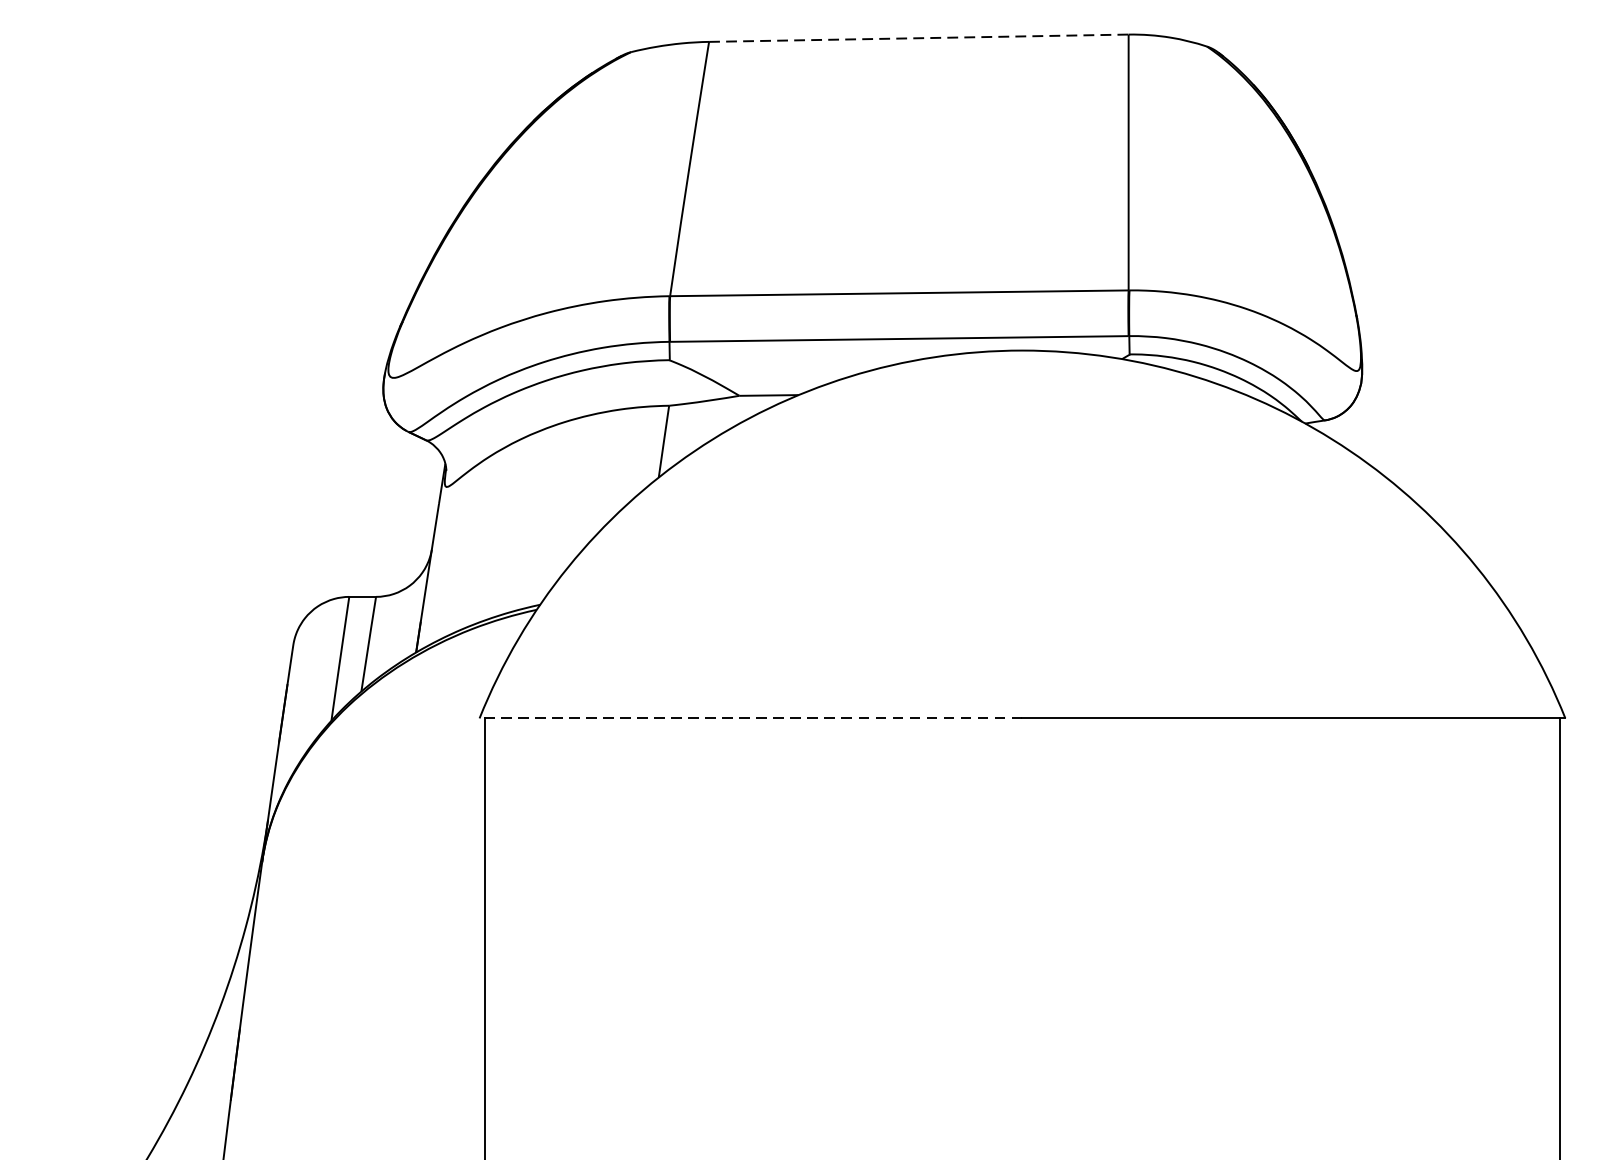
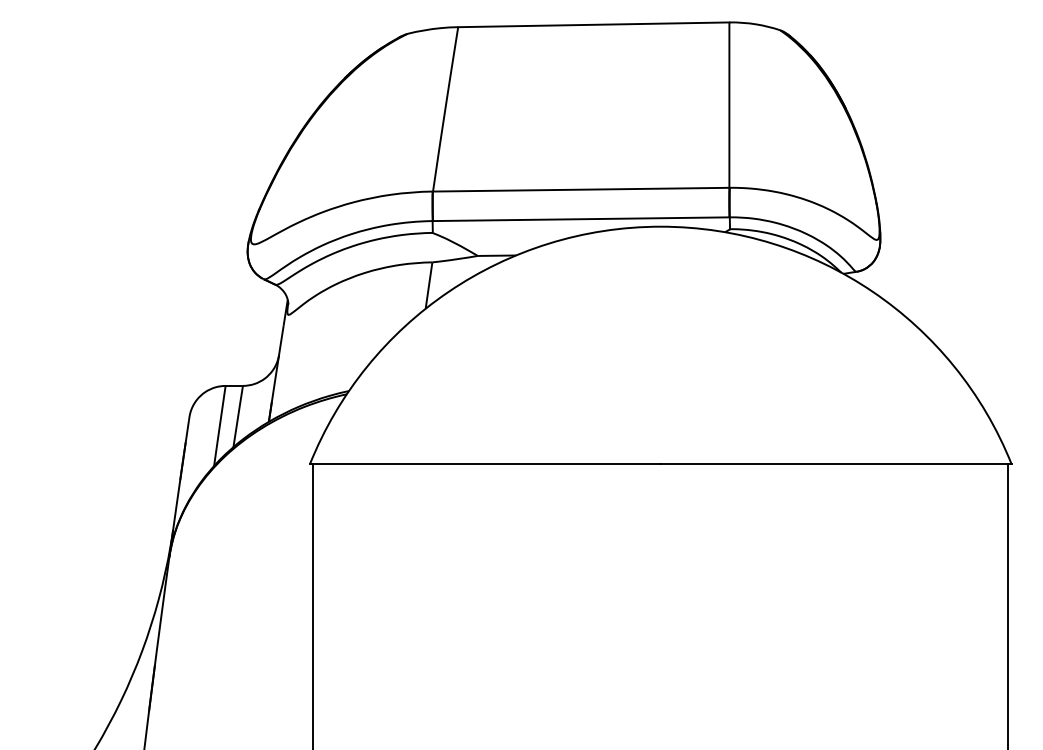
line: (918, 37) -> (593, 24), dashed -> solid
line: (749, 718) -> (484, 464), dashed -> solid

